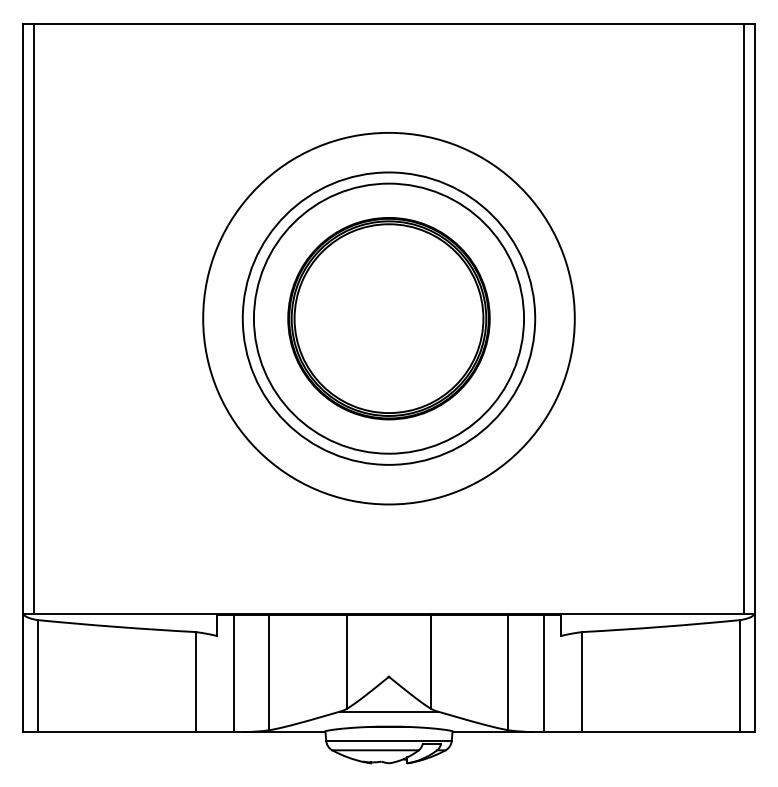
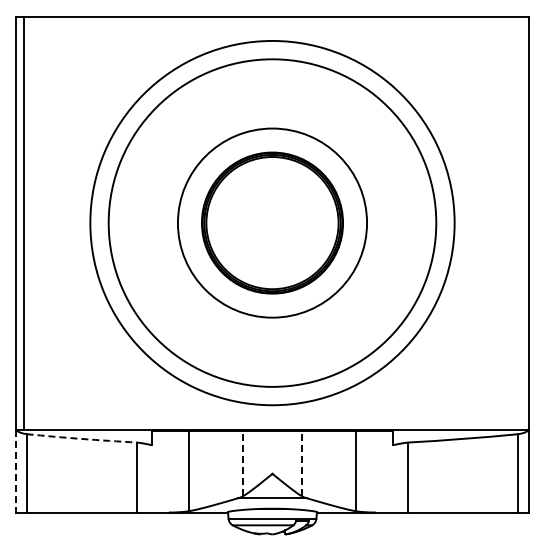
circle: (389, 317) -> (272, 222), size x1.6
line: (744, 317) -> (521, 222), removed
circle: (389, 319) -> (272, 223), size x1.4
arc: (116, 626) -> (81, 438), solid -> dashed
line: (347, 662) -> (243, 463), solid -> dashed
line: (430, 662) -> (301, 463), solid -> dashed
line: (23, 673) -> (16, 471), solid -> dashed
line: (234, 673) -> (164, 471), removed
line: (543, 673) -> (380, 471), removed

